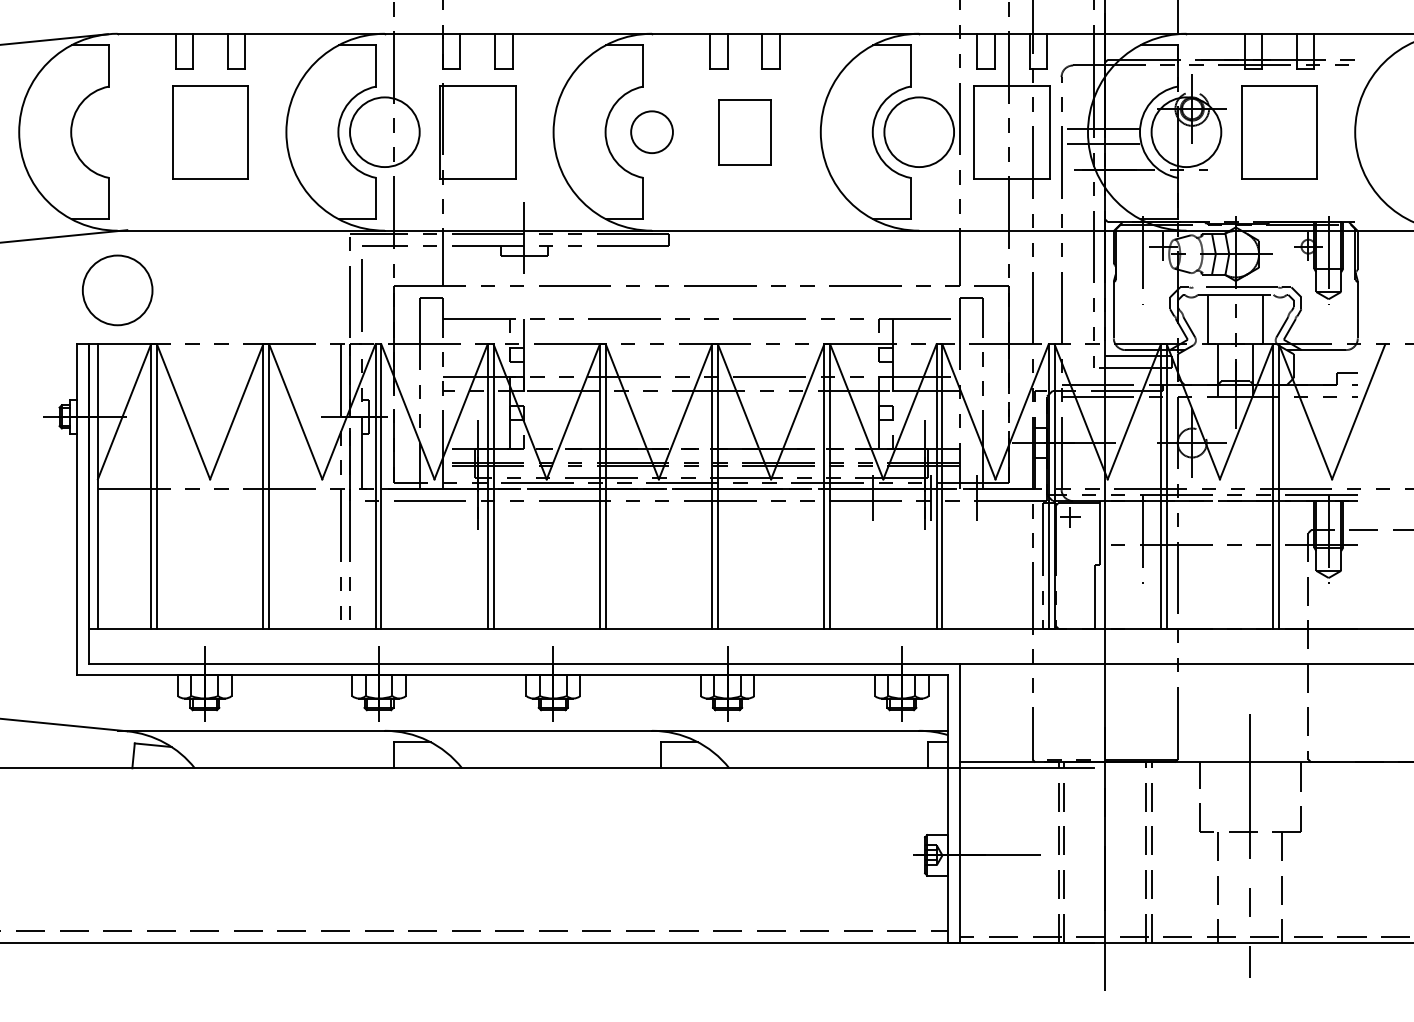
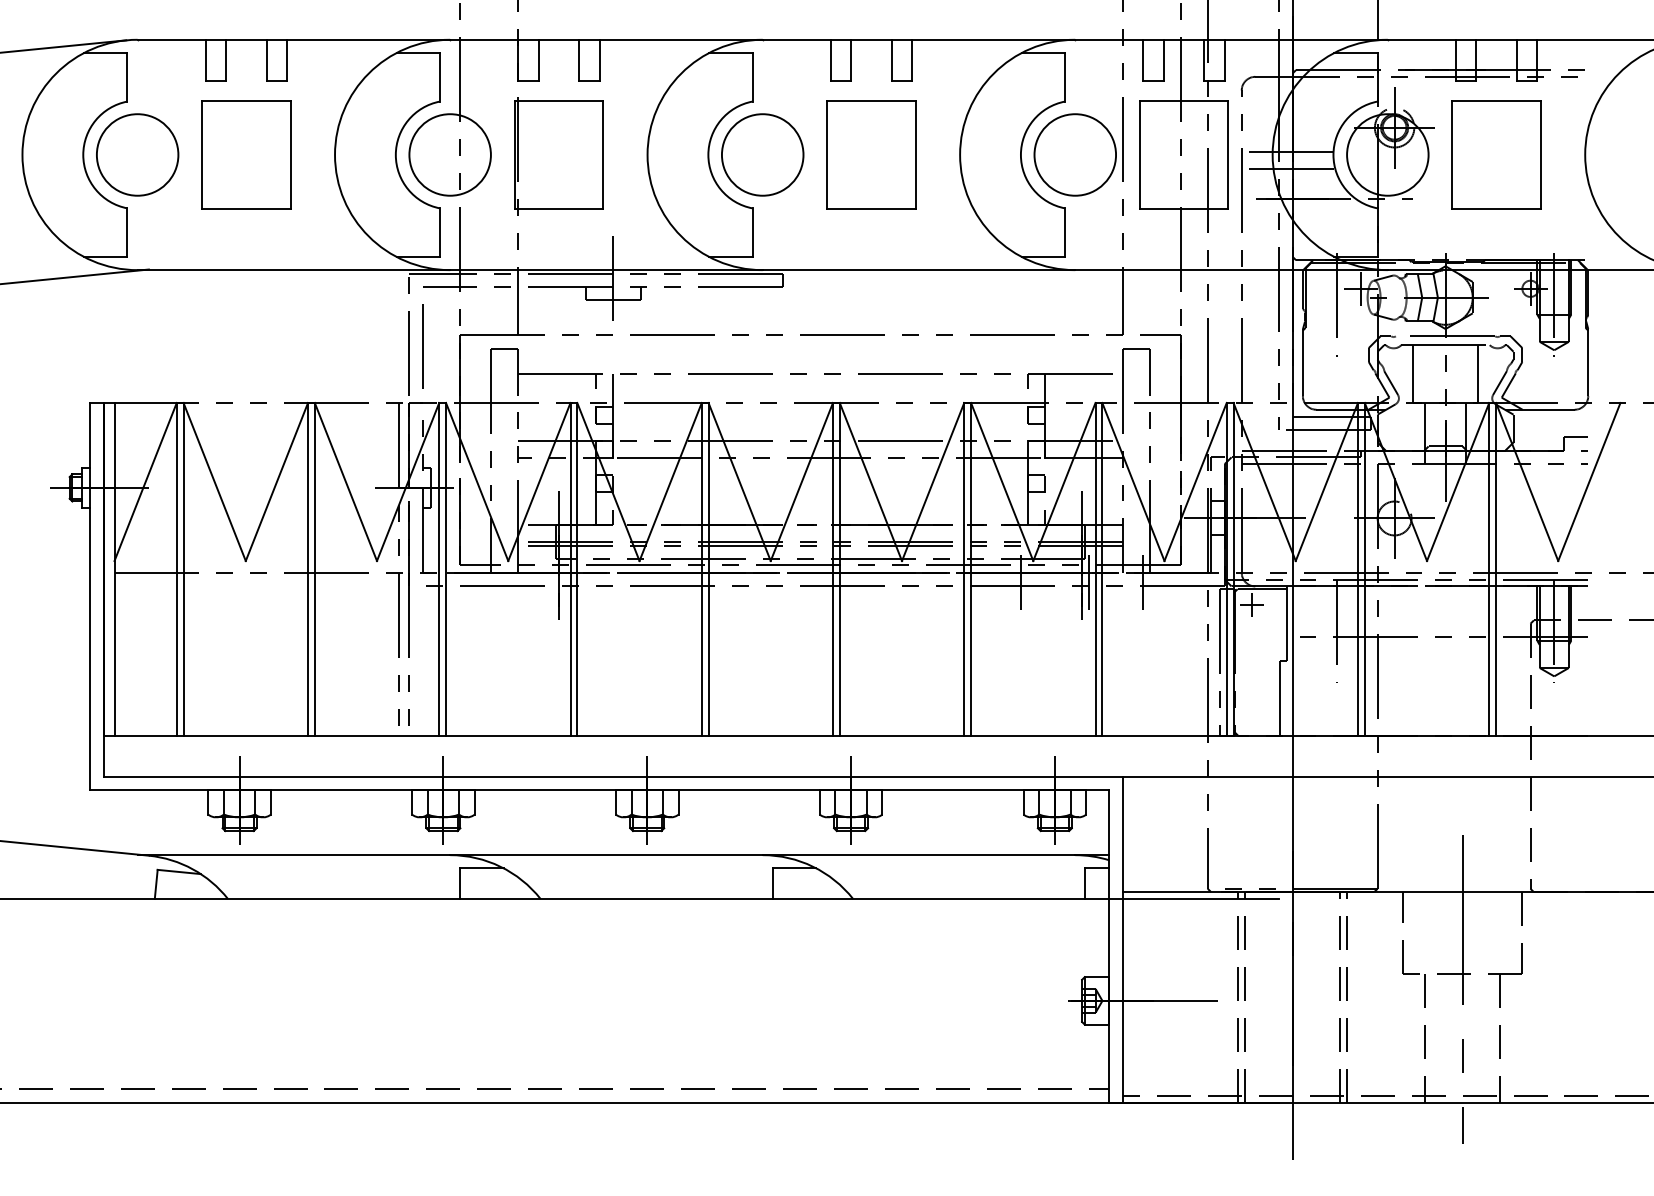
circle: (651, 131) -> (762, 154), size x1.67
part: (745, 131) -> (871, 154), size x1.43
circle: (117, 290) -> (137, 154), moved

